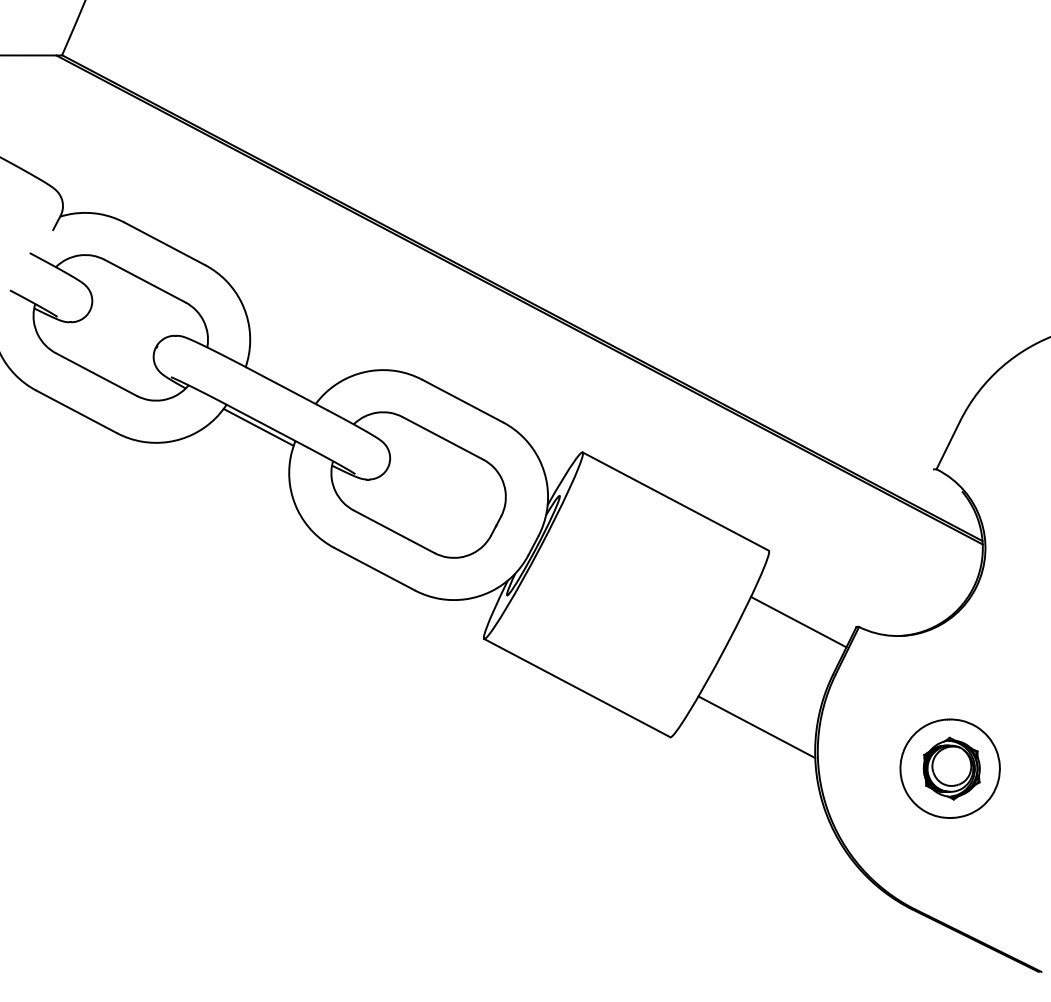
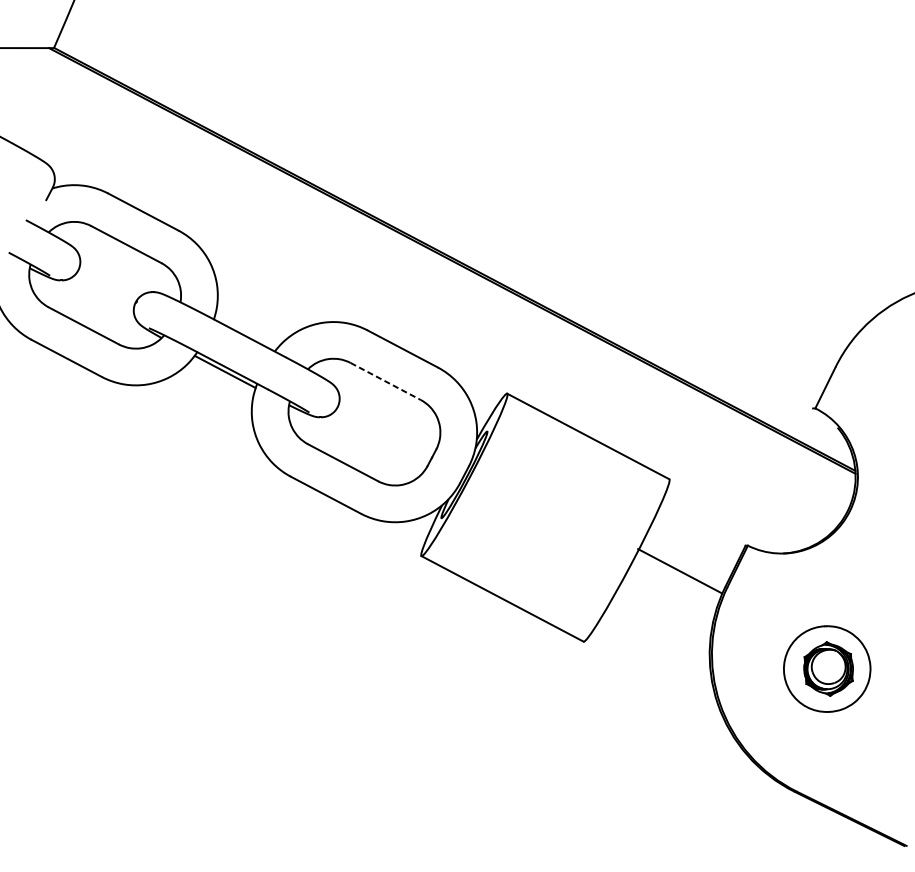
line: (443, 438) -> (386, 381), solid -> dashed
line: (798, 621) -> (679, 570), moved
line: (756, 727) -> (658, 633), removed

